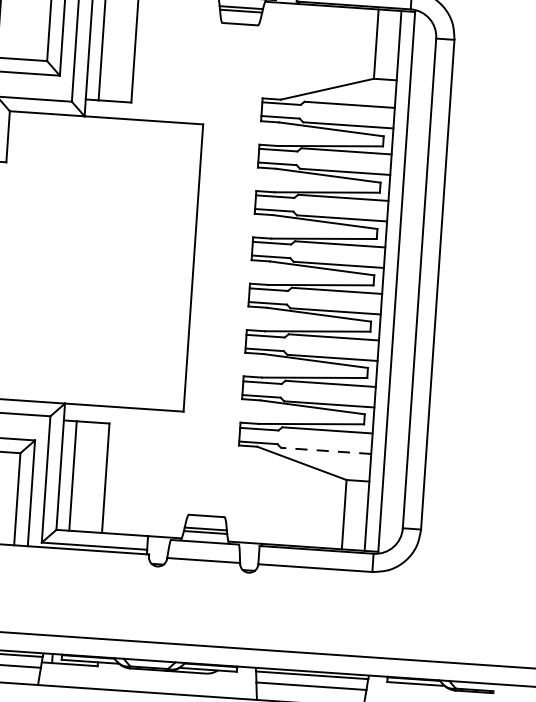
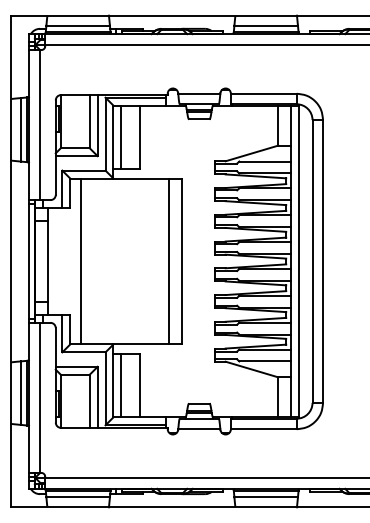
line: (17, 256) -> (80, 261), added
line: (170, 266) -> (168, 261), added
line: (324, 450) -> (264, 361), dashed -> solid

